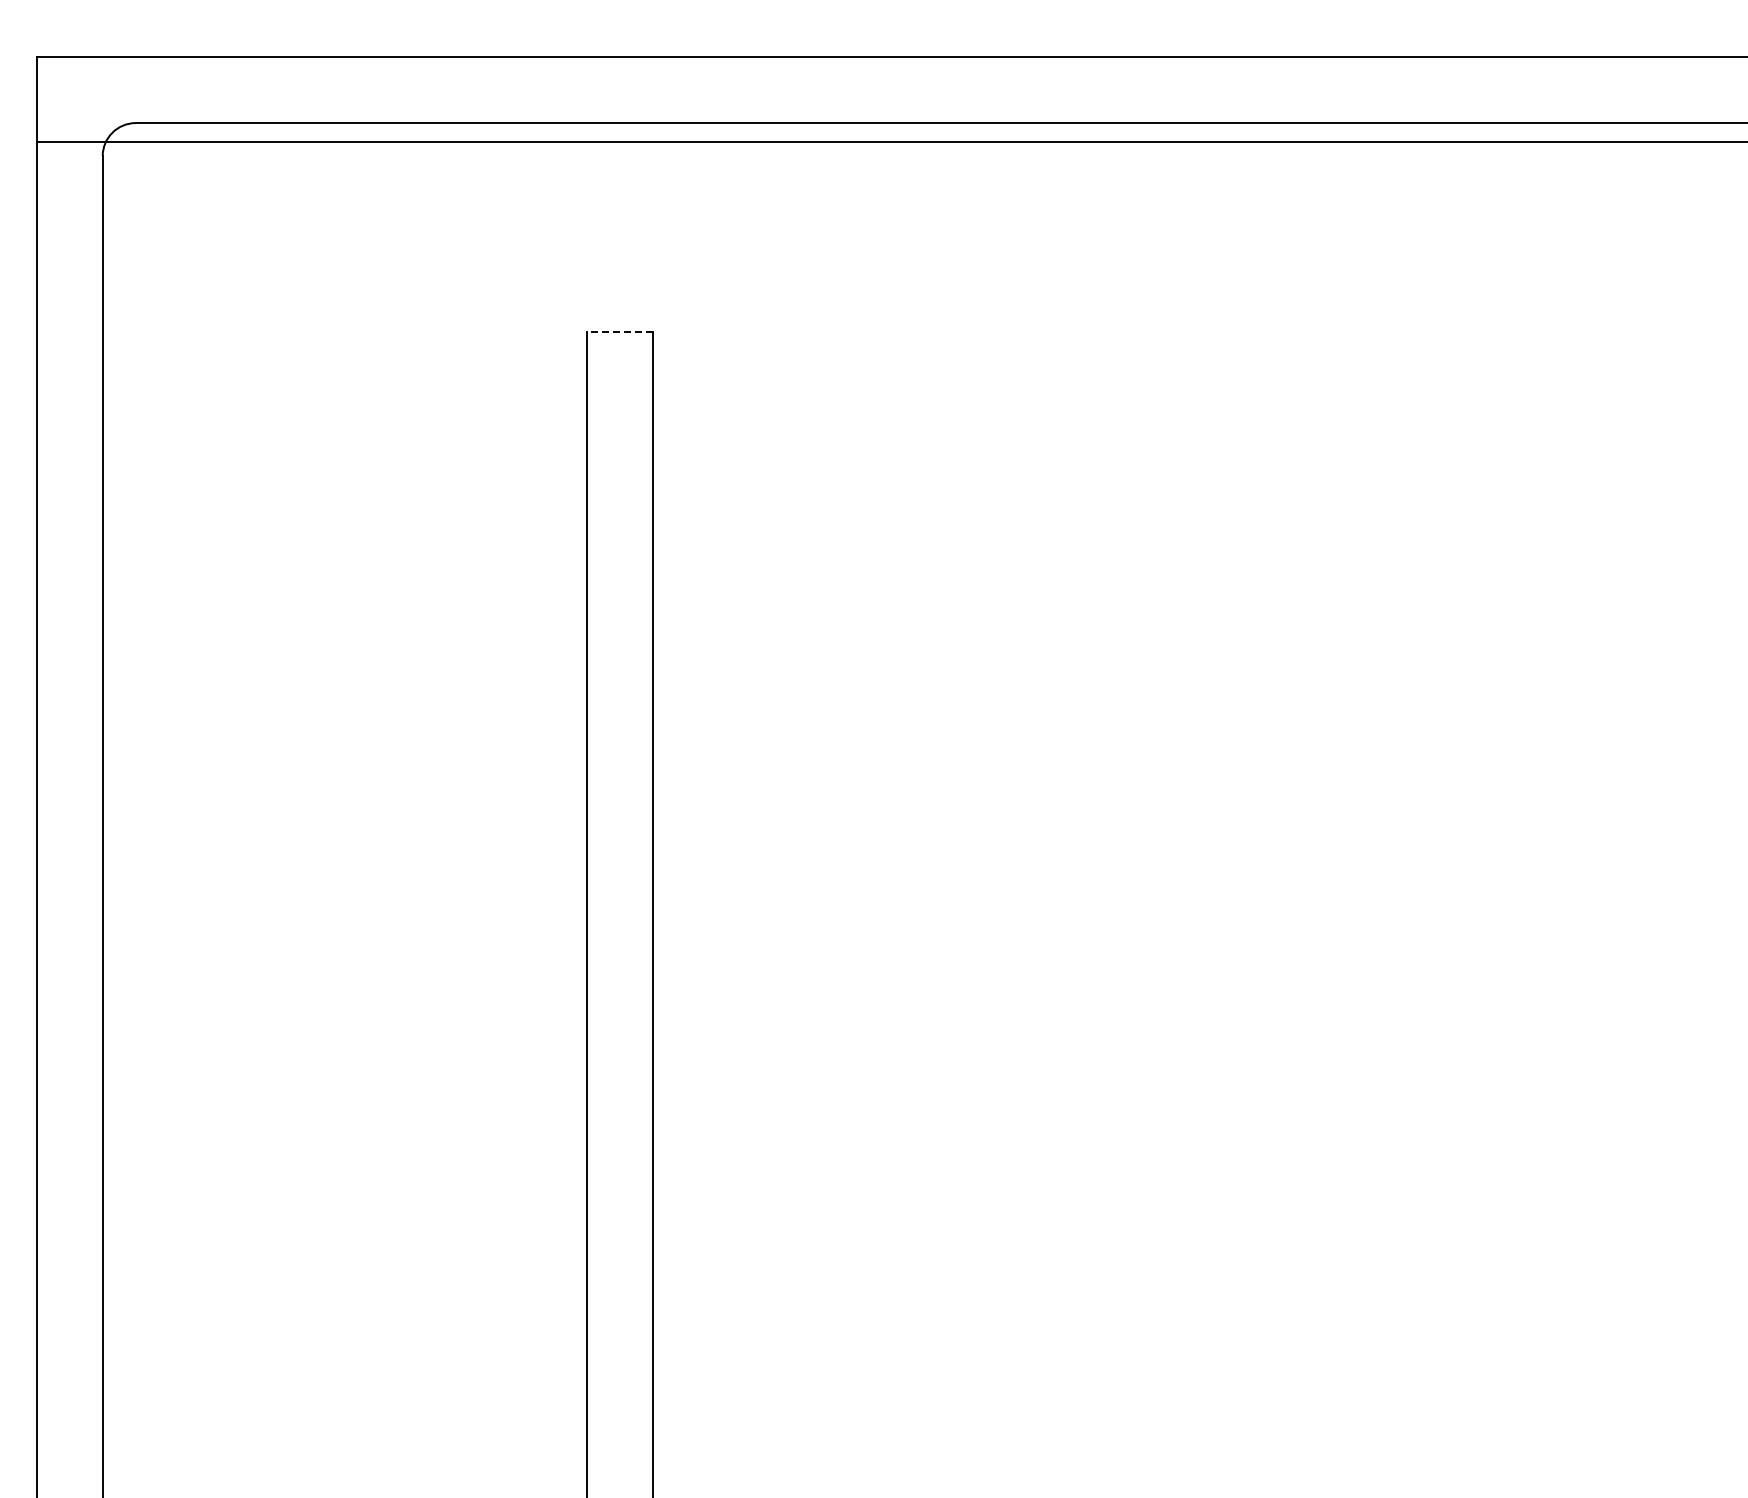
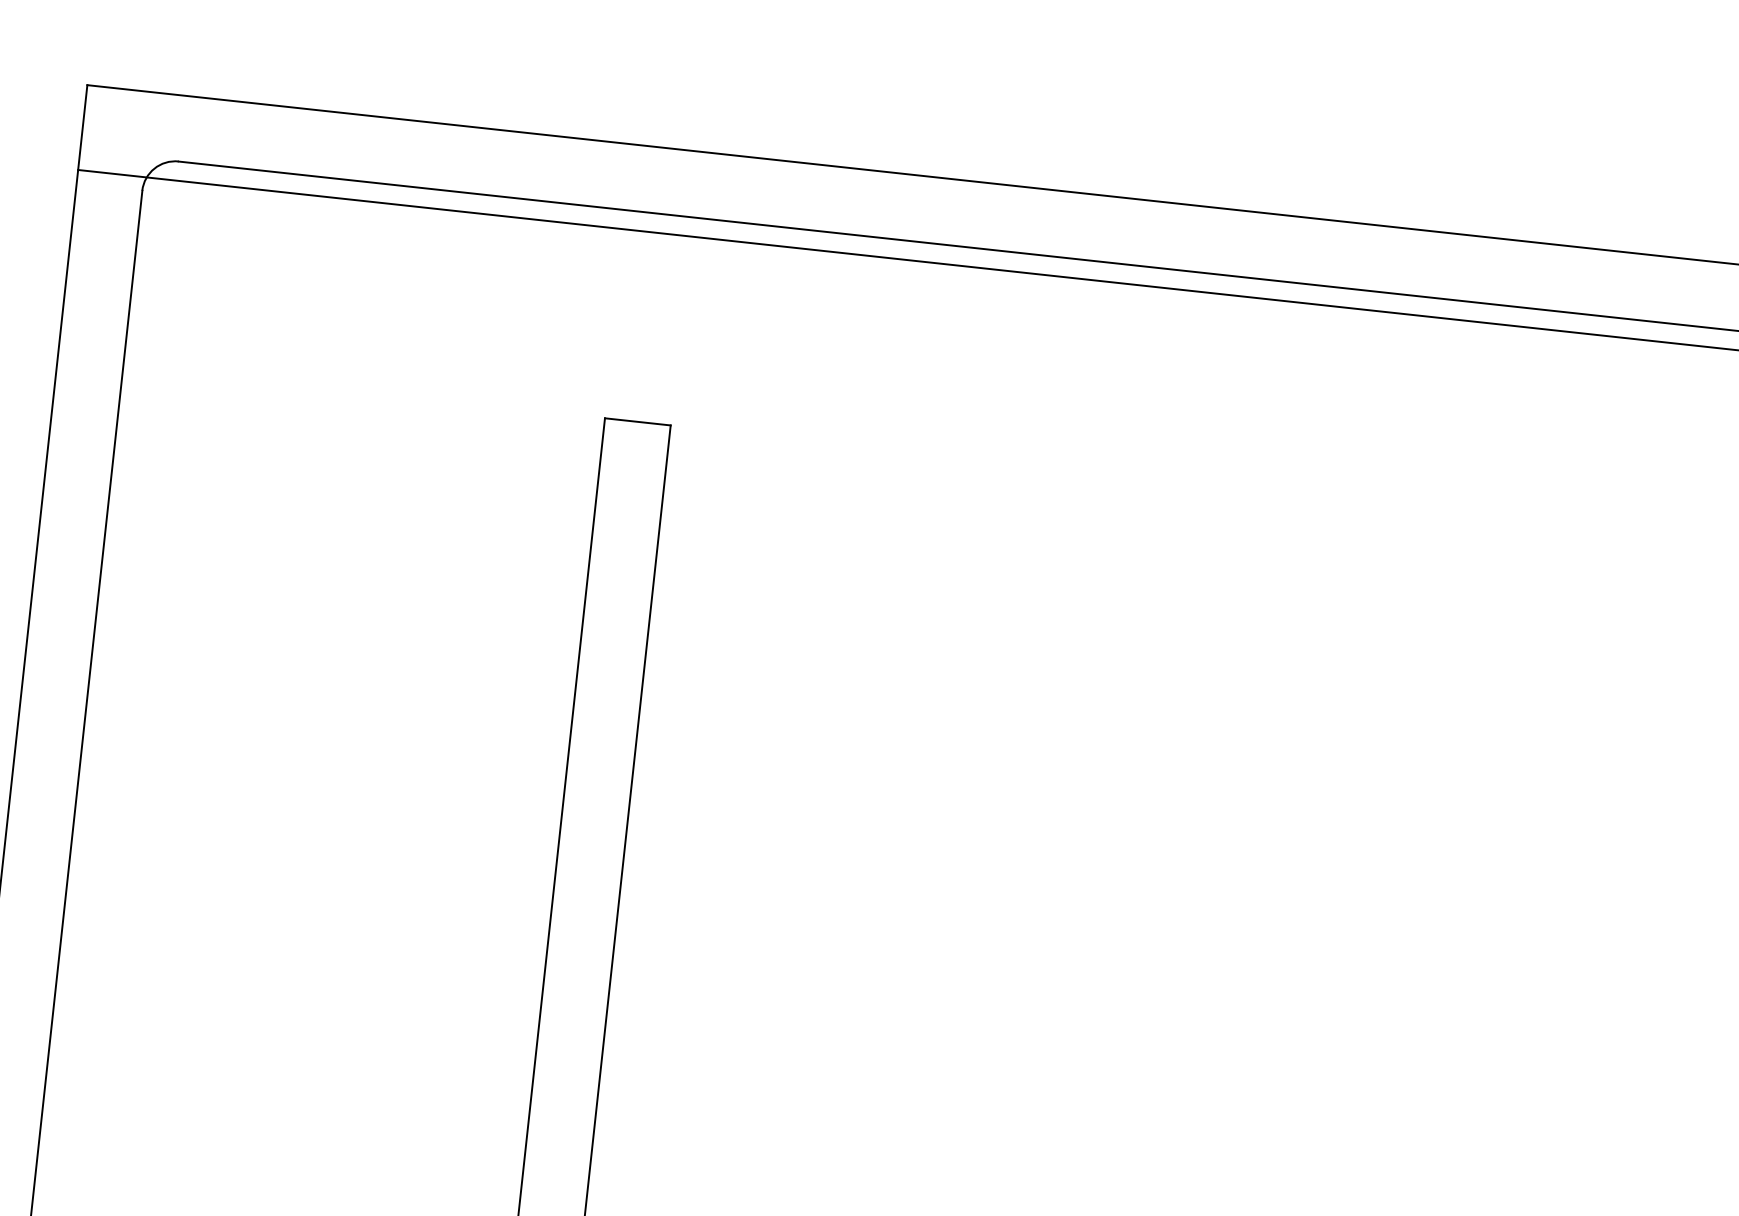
line: (619, 332) -> (637, 421), dashed -> solid

